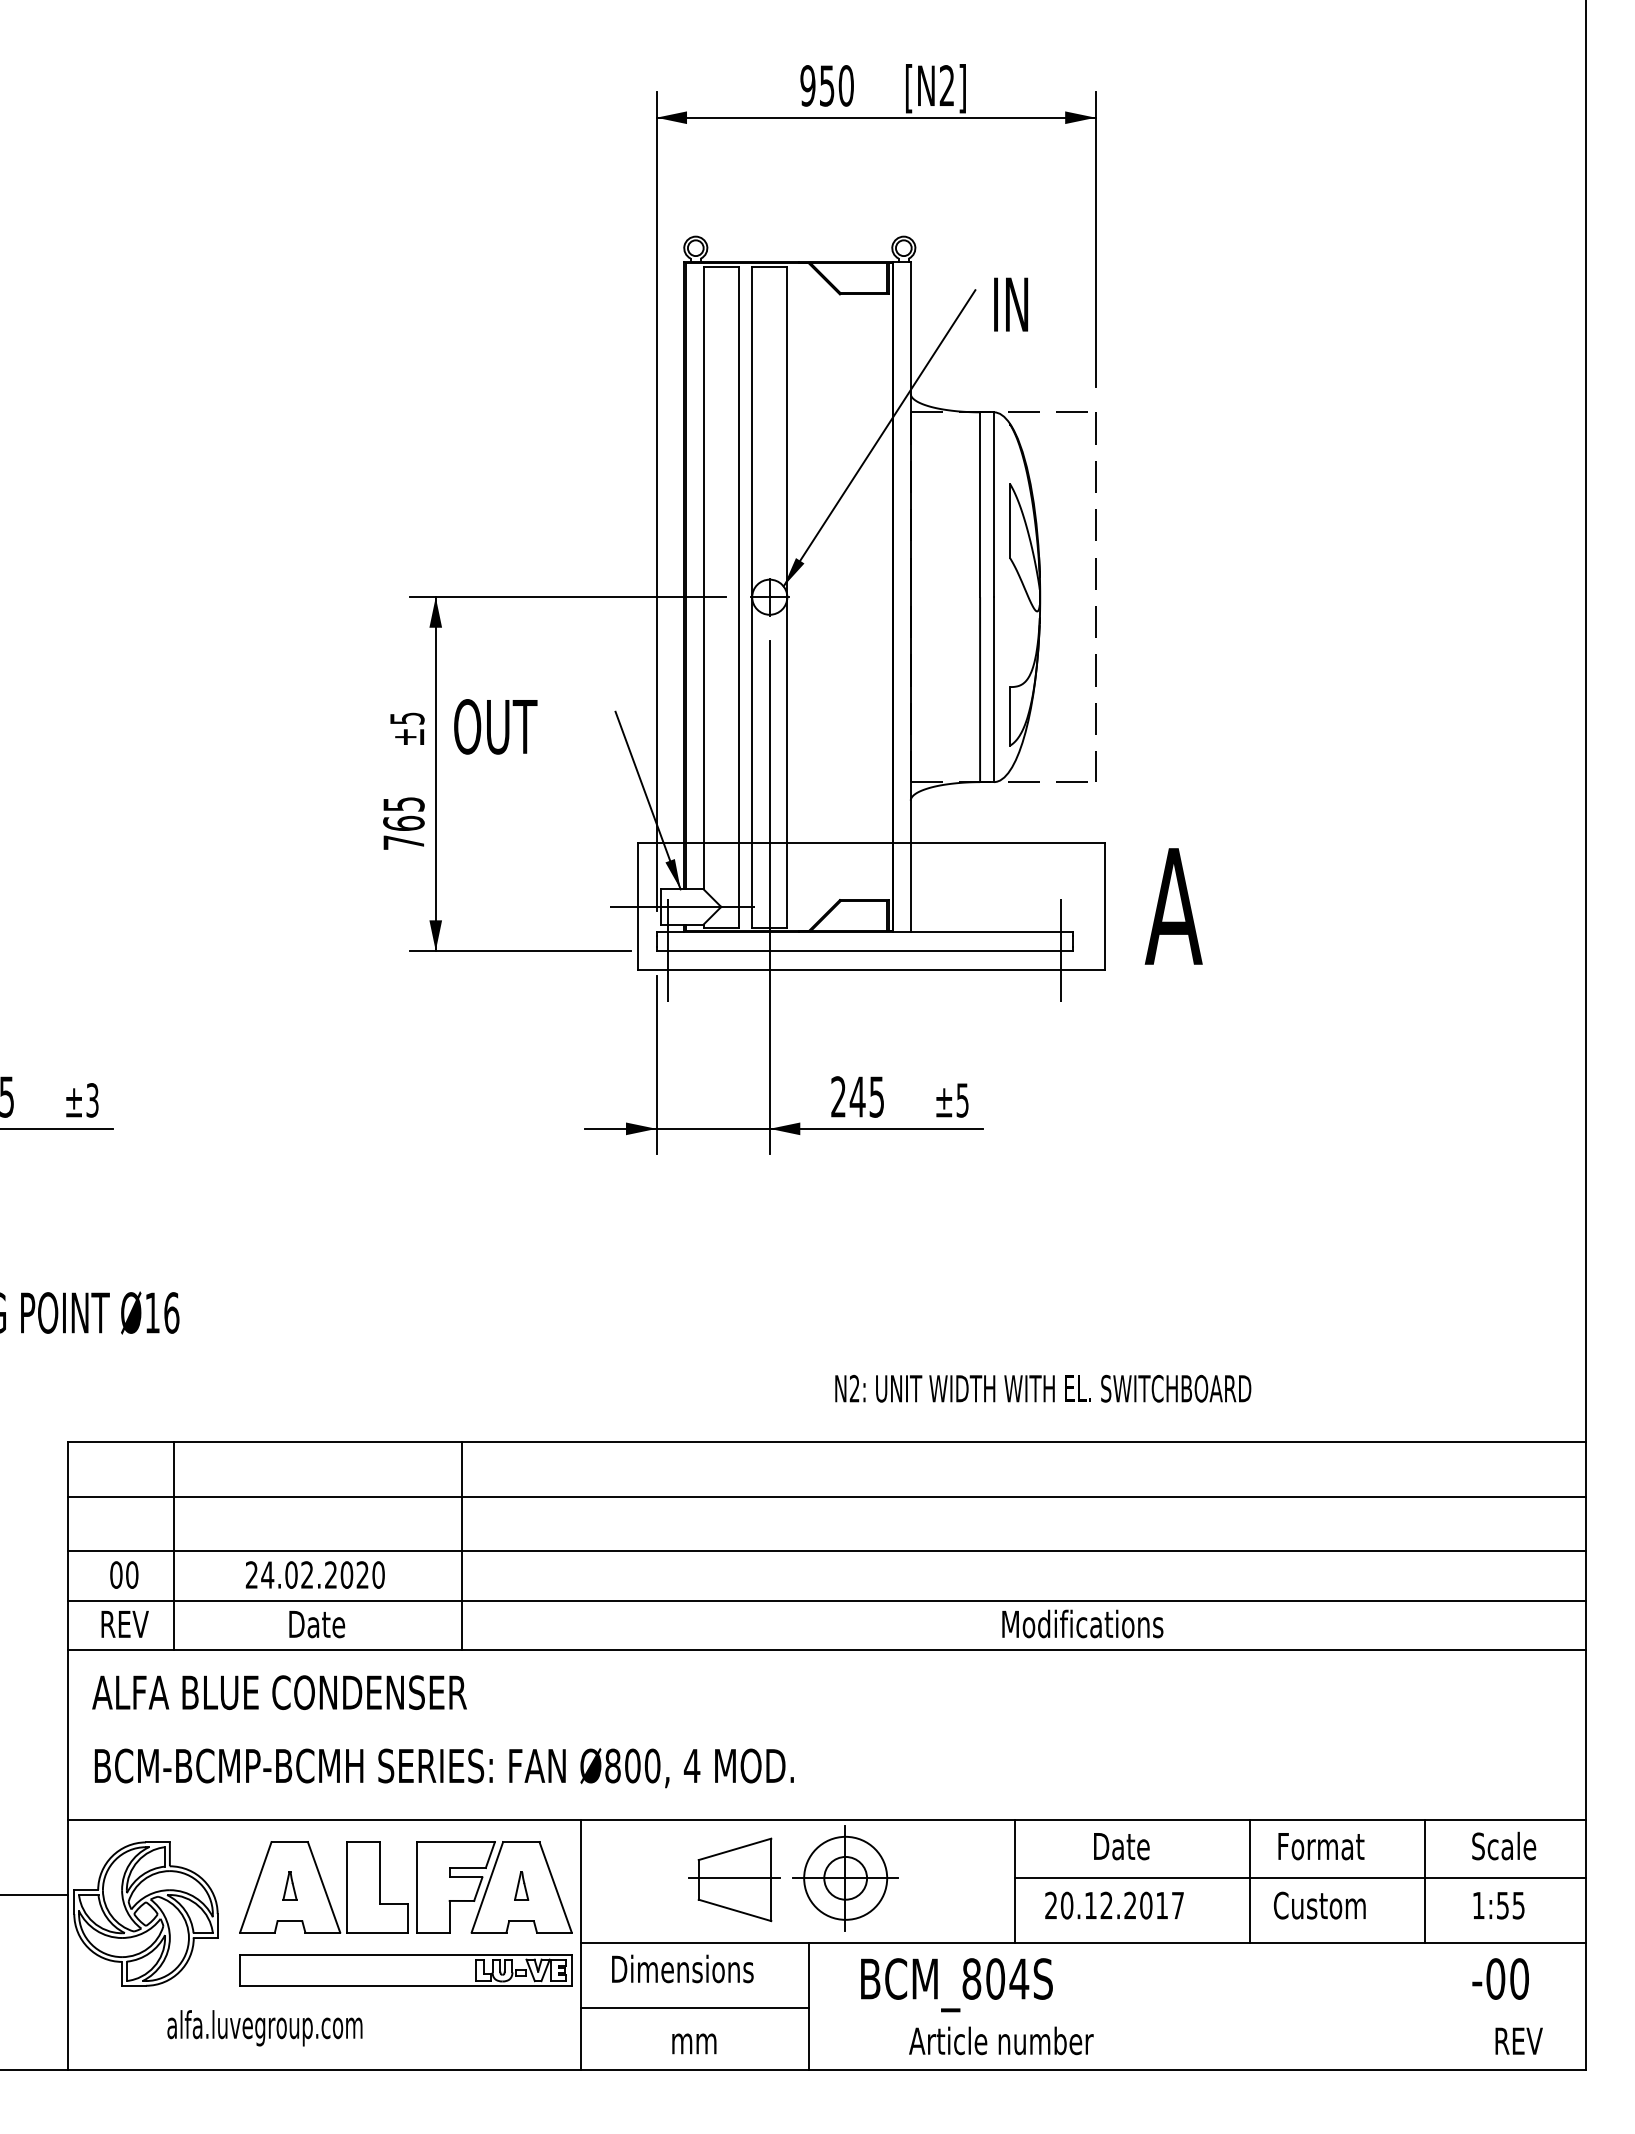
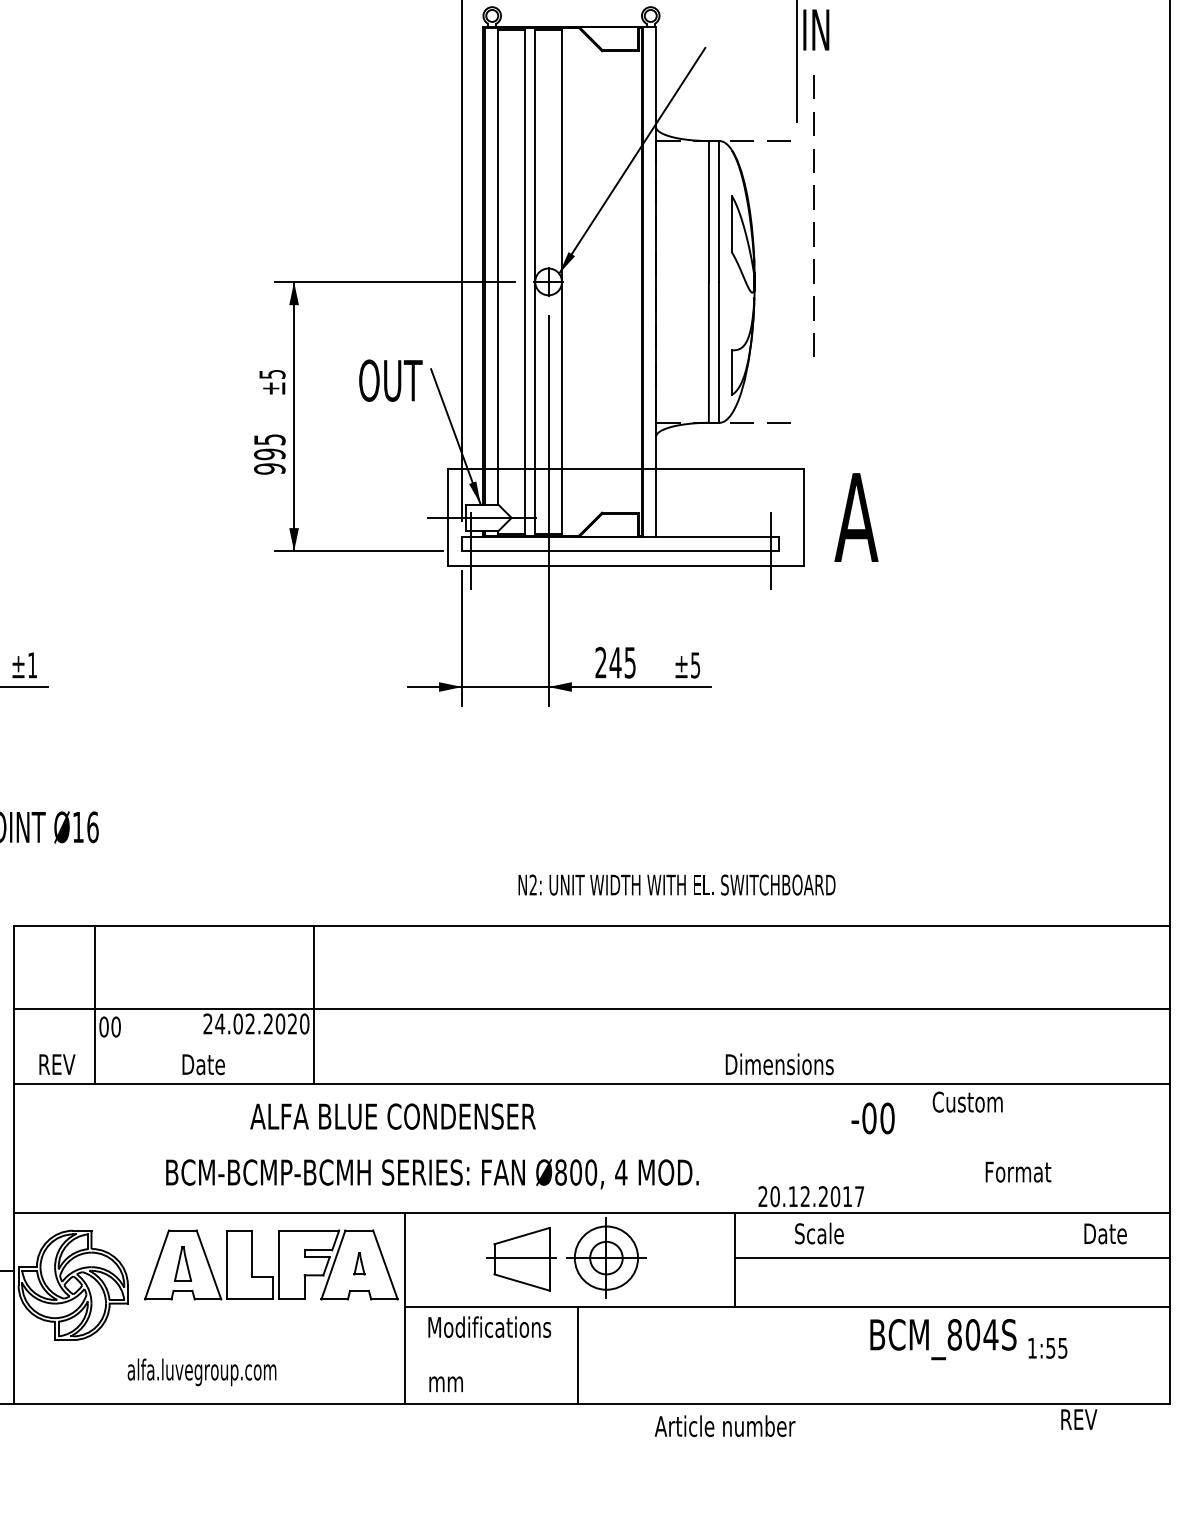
text: (1010, 304) -> (815, 29), moved
line: (1095, 589) -> (813, 209), moved
text: (495, 726) -> (390, 380), moved
text: (403, 832) -> (269, 461), 765 -> 995
text: (92, 1100) -> (32, 665), ±3 -> ±1
text: (1043, 1388) -> (677, 884), moved
line: (826, 1496) -> (591, 967), removed
text: (124, 1574) -> (110, 1026), moved
text: (314, 1574) -> (255, 1023), moved
line: (826, 1600) -> (591, 1046), removed
text: (1083, 1623) -> (787, 1063), Modifications -> Dimensions
text: (279, 1692) -> (392, 1116), moved
text: (443, 1768) -> (431, 1174), moved
text: (1125, 1845) -> (819, 1233), Date -> Scale
text: (1504, 1845) -> (1108, 1233), Scale -> Date
text: (1321, 1846) -> (1018, 1172), moved
line: (1249, 1880) -> (914, 1259), removed
line: (1424, 1880) -> (1047, 1259), removed
part: (289, 1885) -> (182, 1263), size x1.6
text: (1114, 1905) -> (811, 1196), moved
text: (1319, 1905) -> (967, 1102), moved
text: (1498, 1905) -> (1047, 1348), moved
text: (693, 1968) -> (490, 1326), Dimensions -> Modifications
part: (405, 1970) -> (271, 1328), removed
text: (1500, 1978) -> (873, 1118), moved
text: (956, 1985) -> (943, 1339), moved
line: (694, 2007) -> (491, 1356), removed
text: (264, 2028) -> (201, 1372), moved
text: (1001, 2040) -> (725, 1425), moved
text: (1518, 2040) -> (1078, 1419), moved
text: (694, 2043) -> (446, 1383), moved

